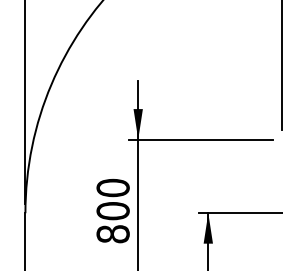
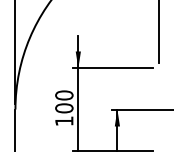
text: (113, 234) -> (64, 121), 800 -> 100

